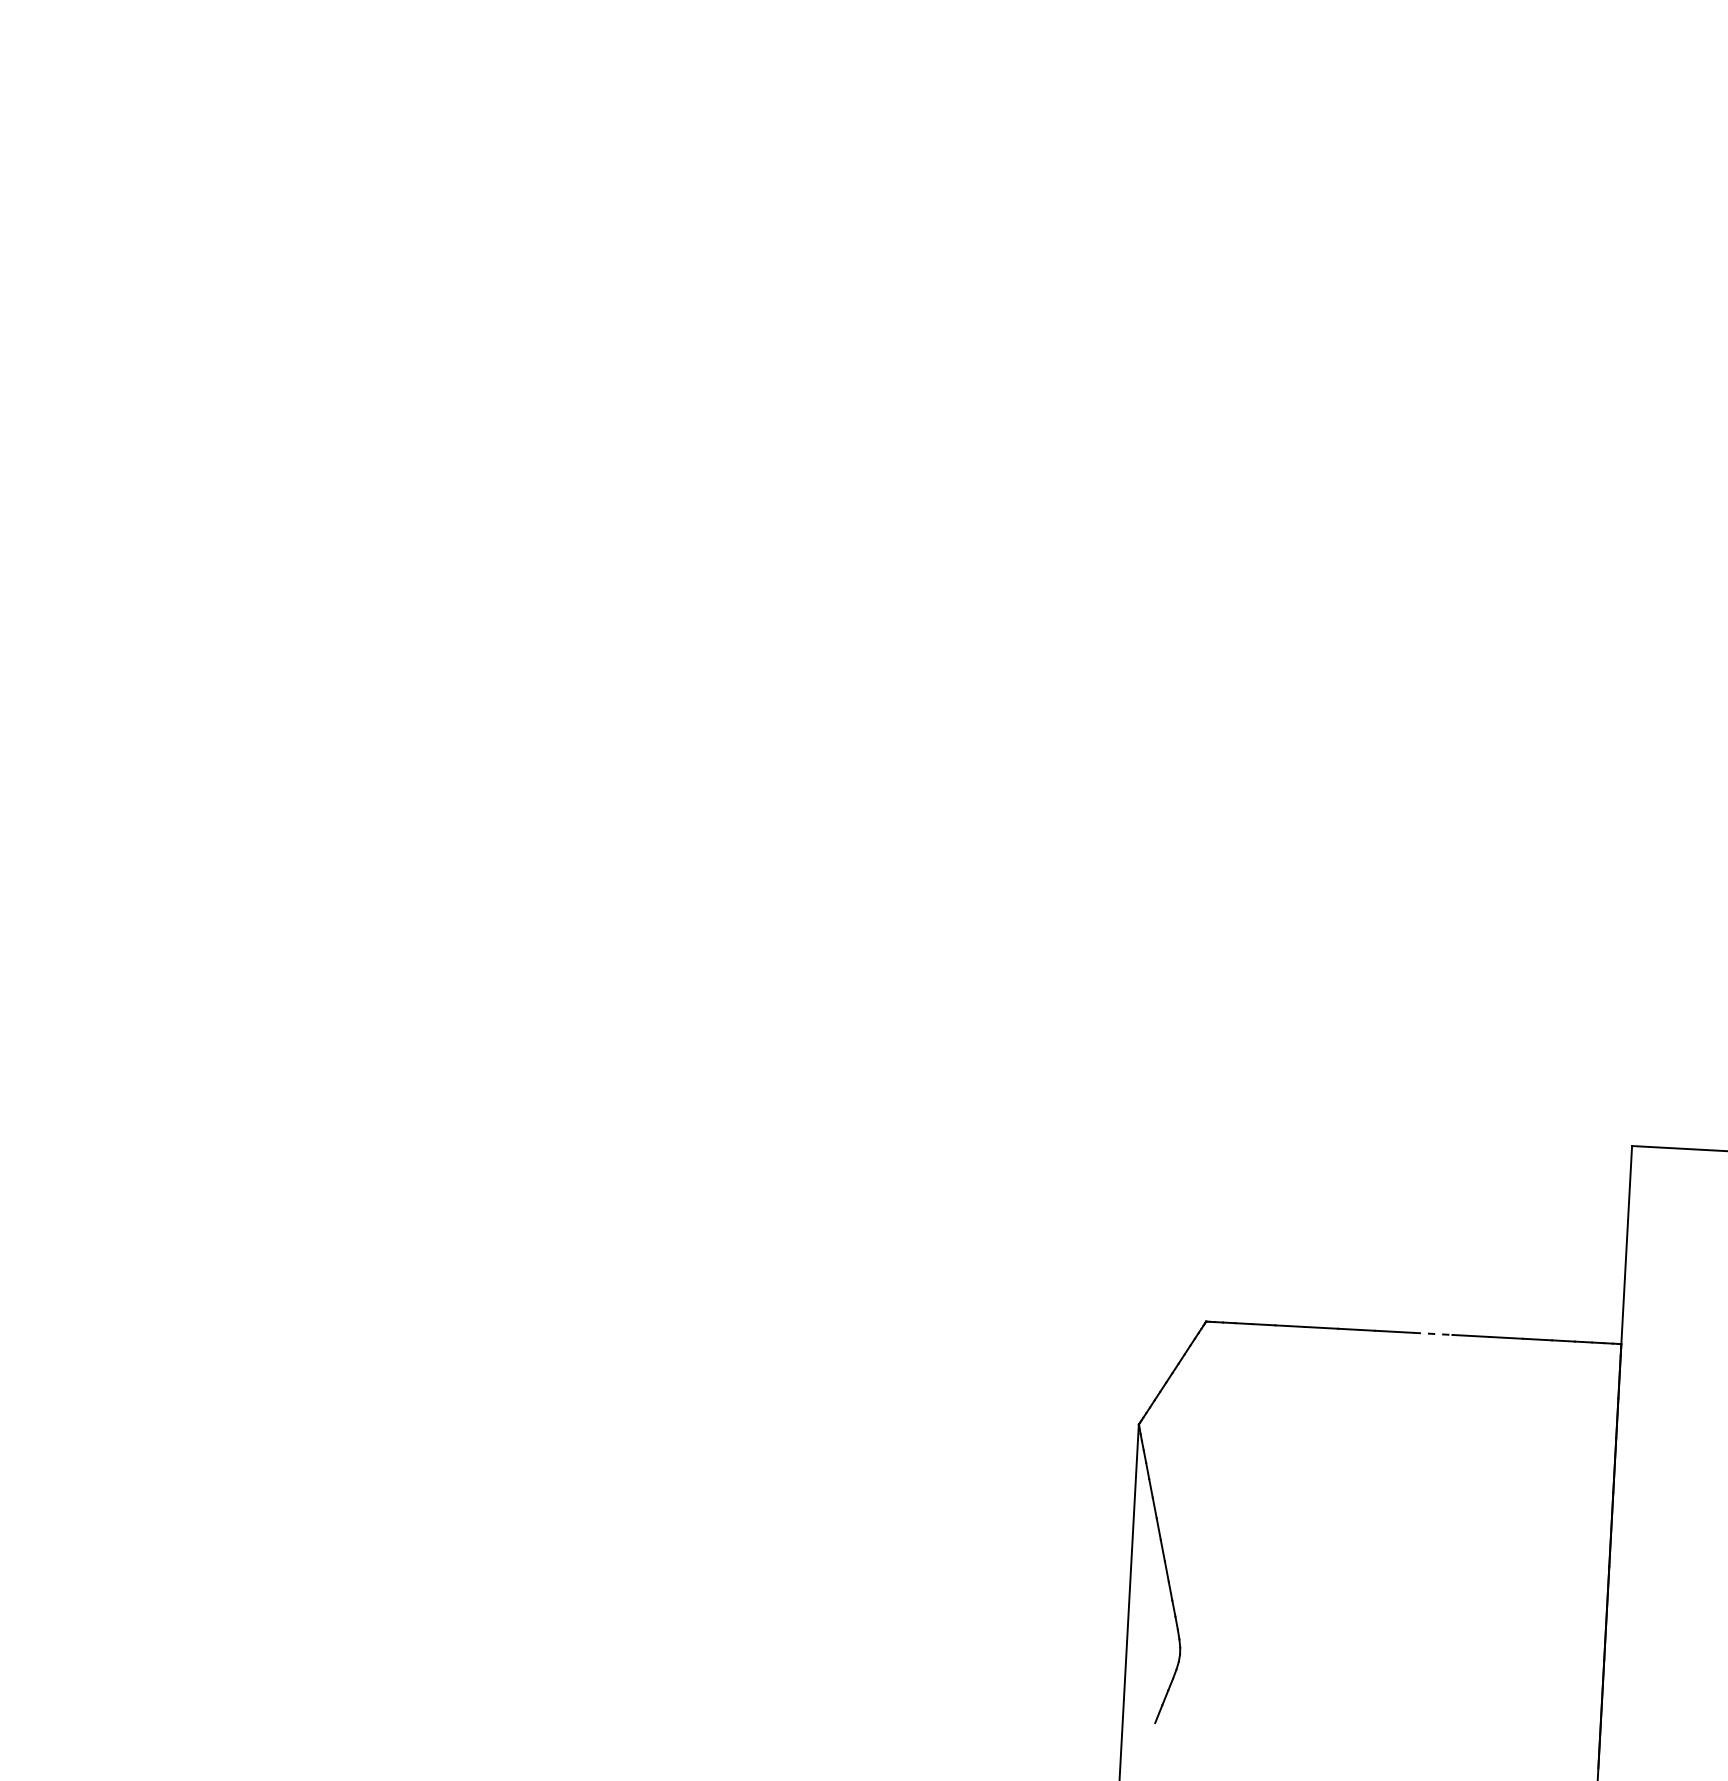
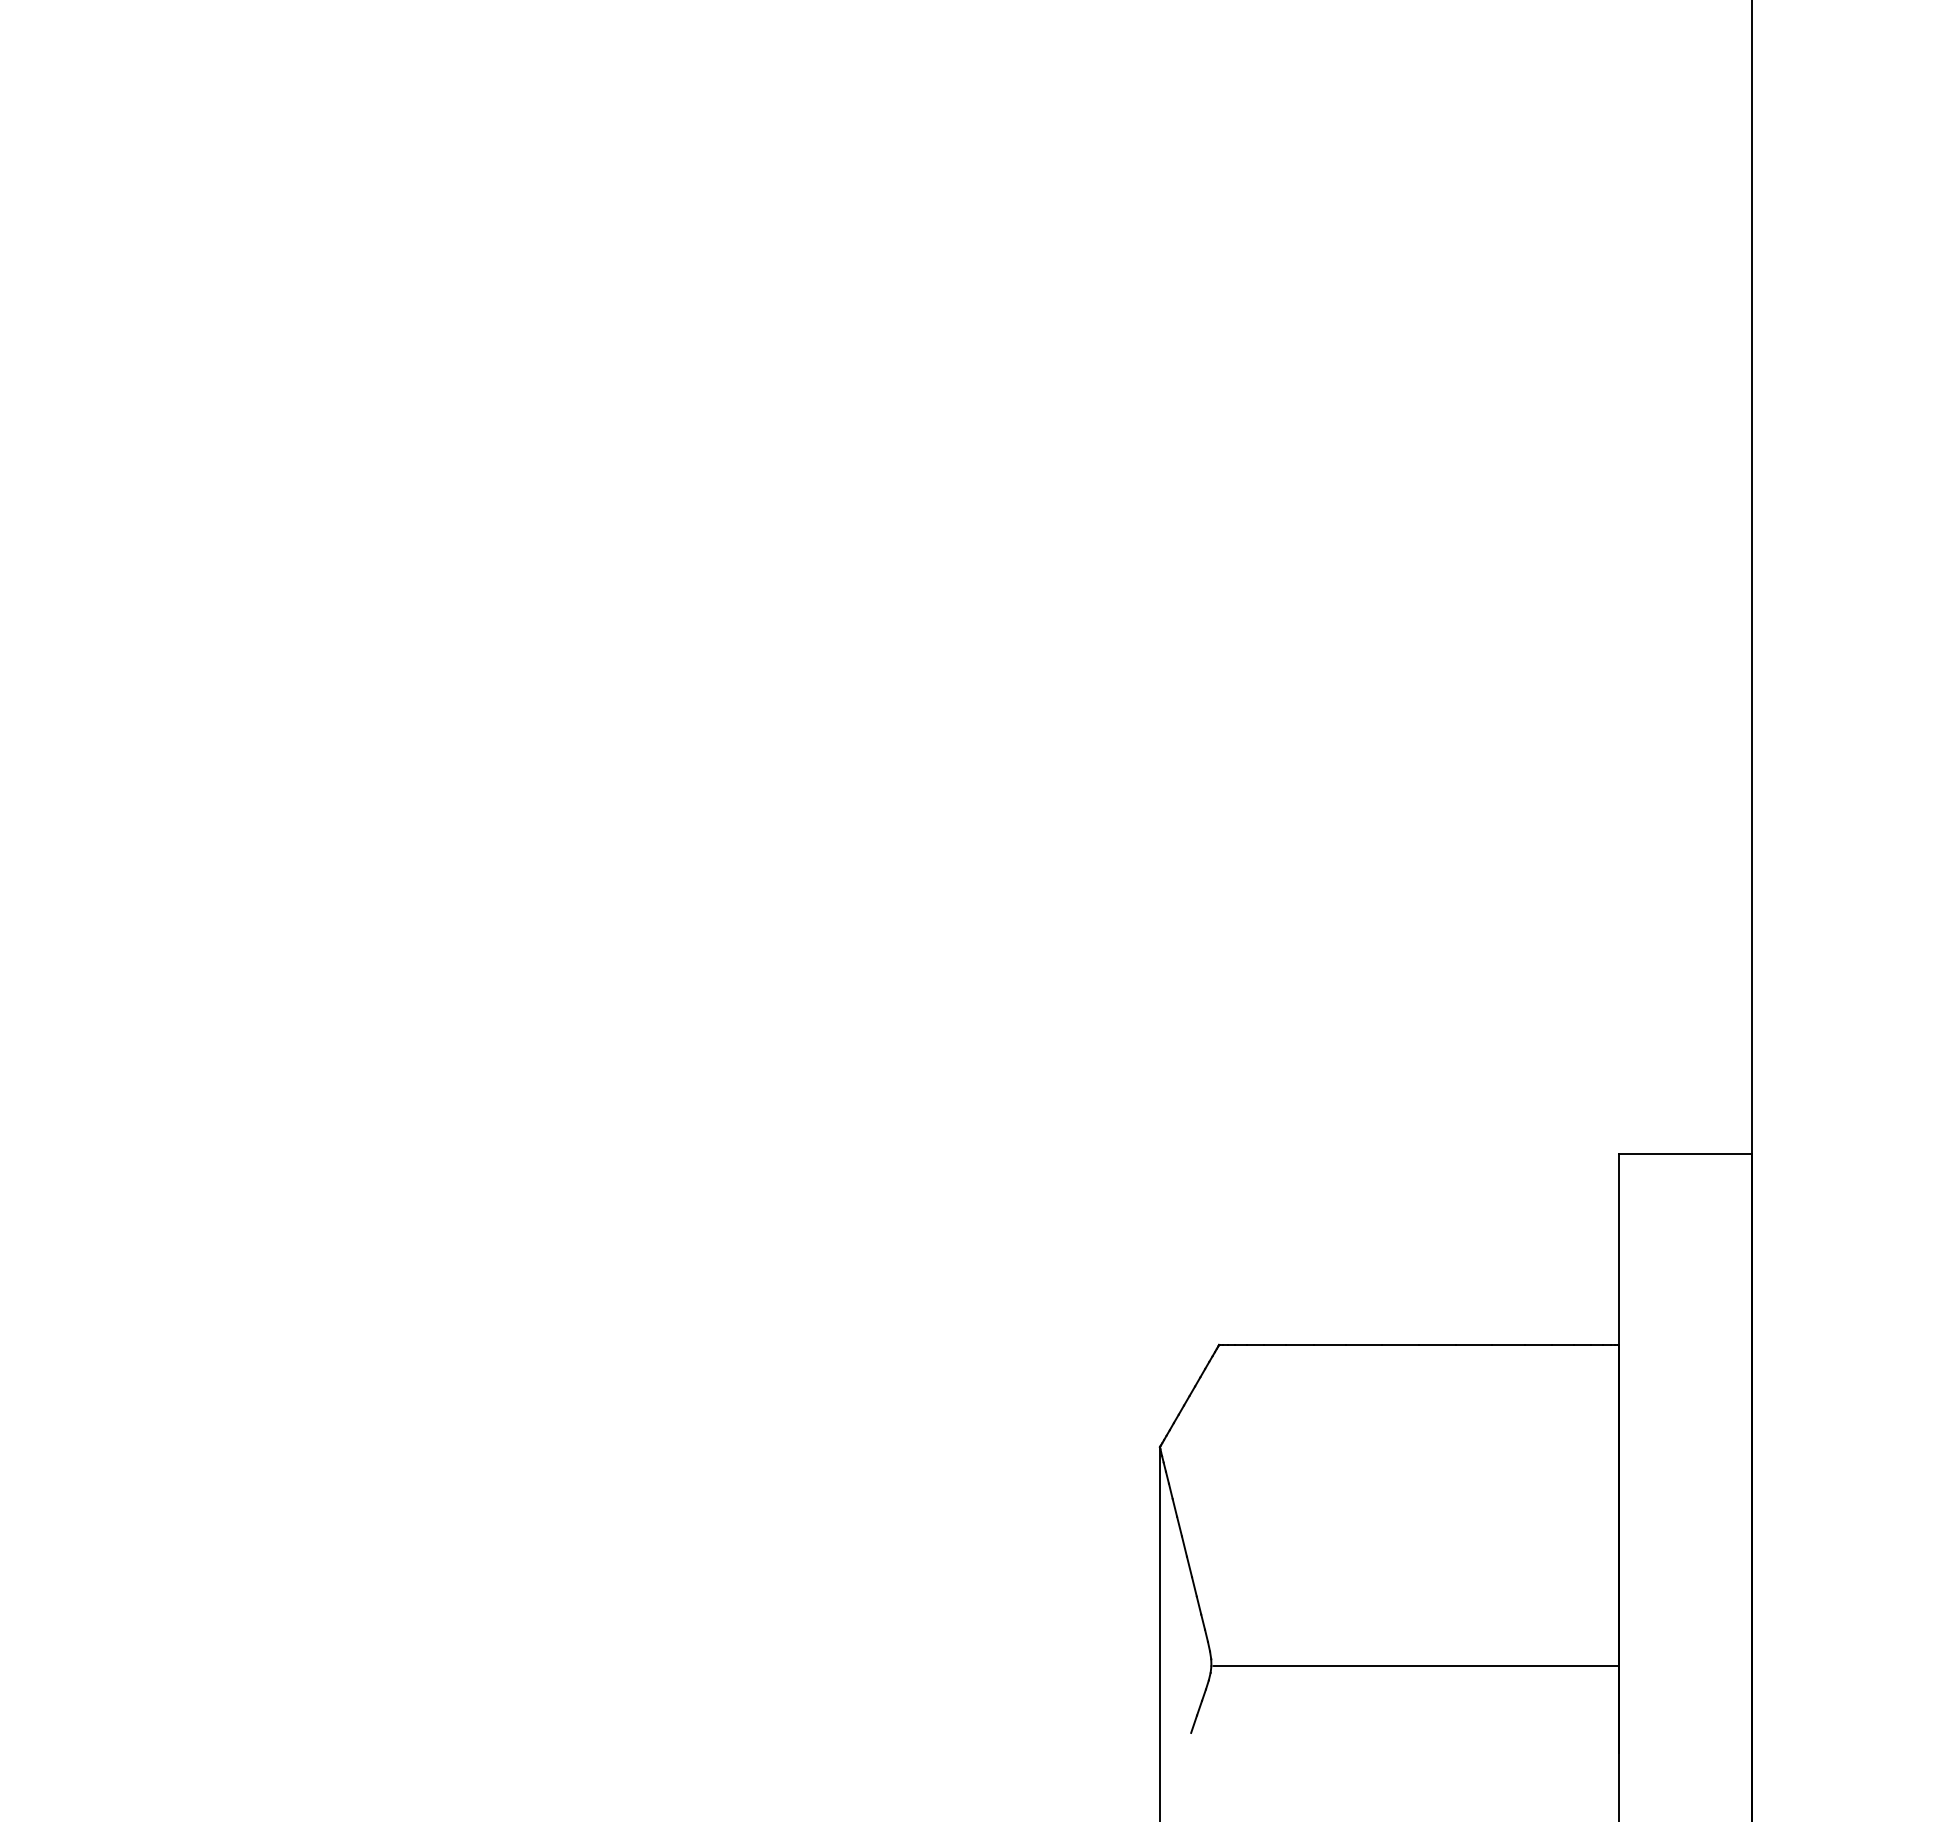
line: (1432, 1333) -> (1437, 1344), dashed -> solid
line: (1392, 1666) -> (1416, 1666), added

